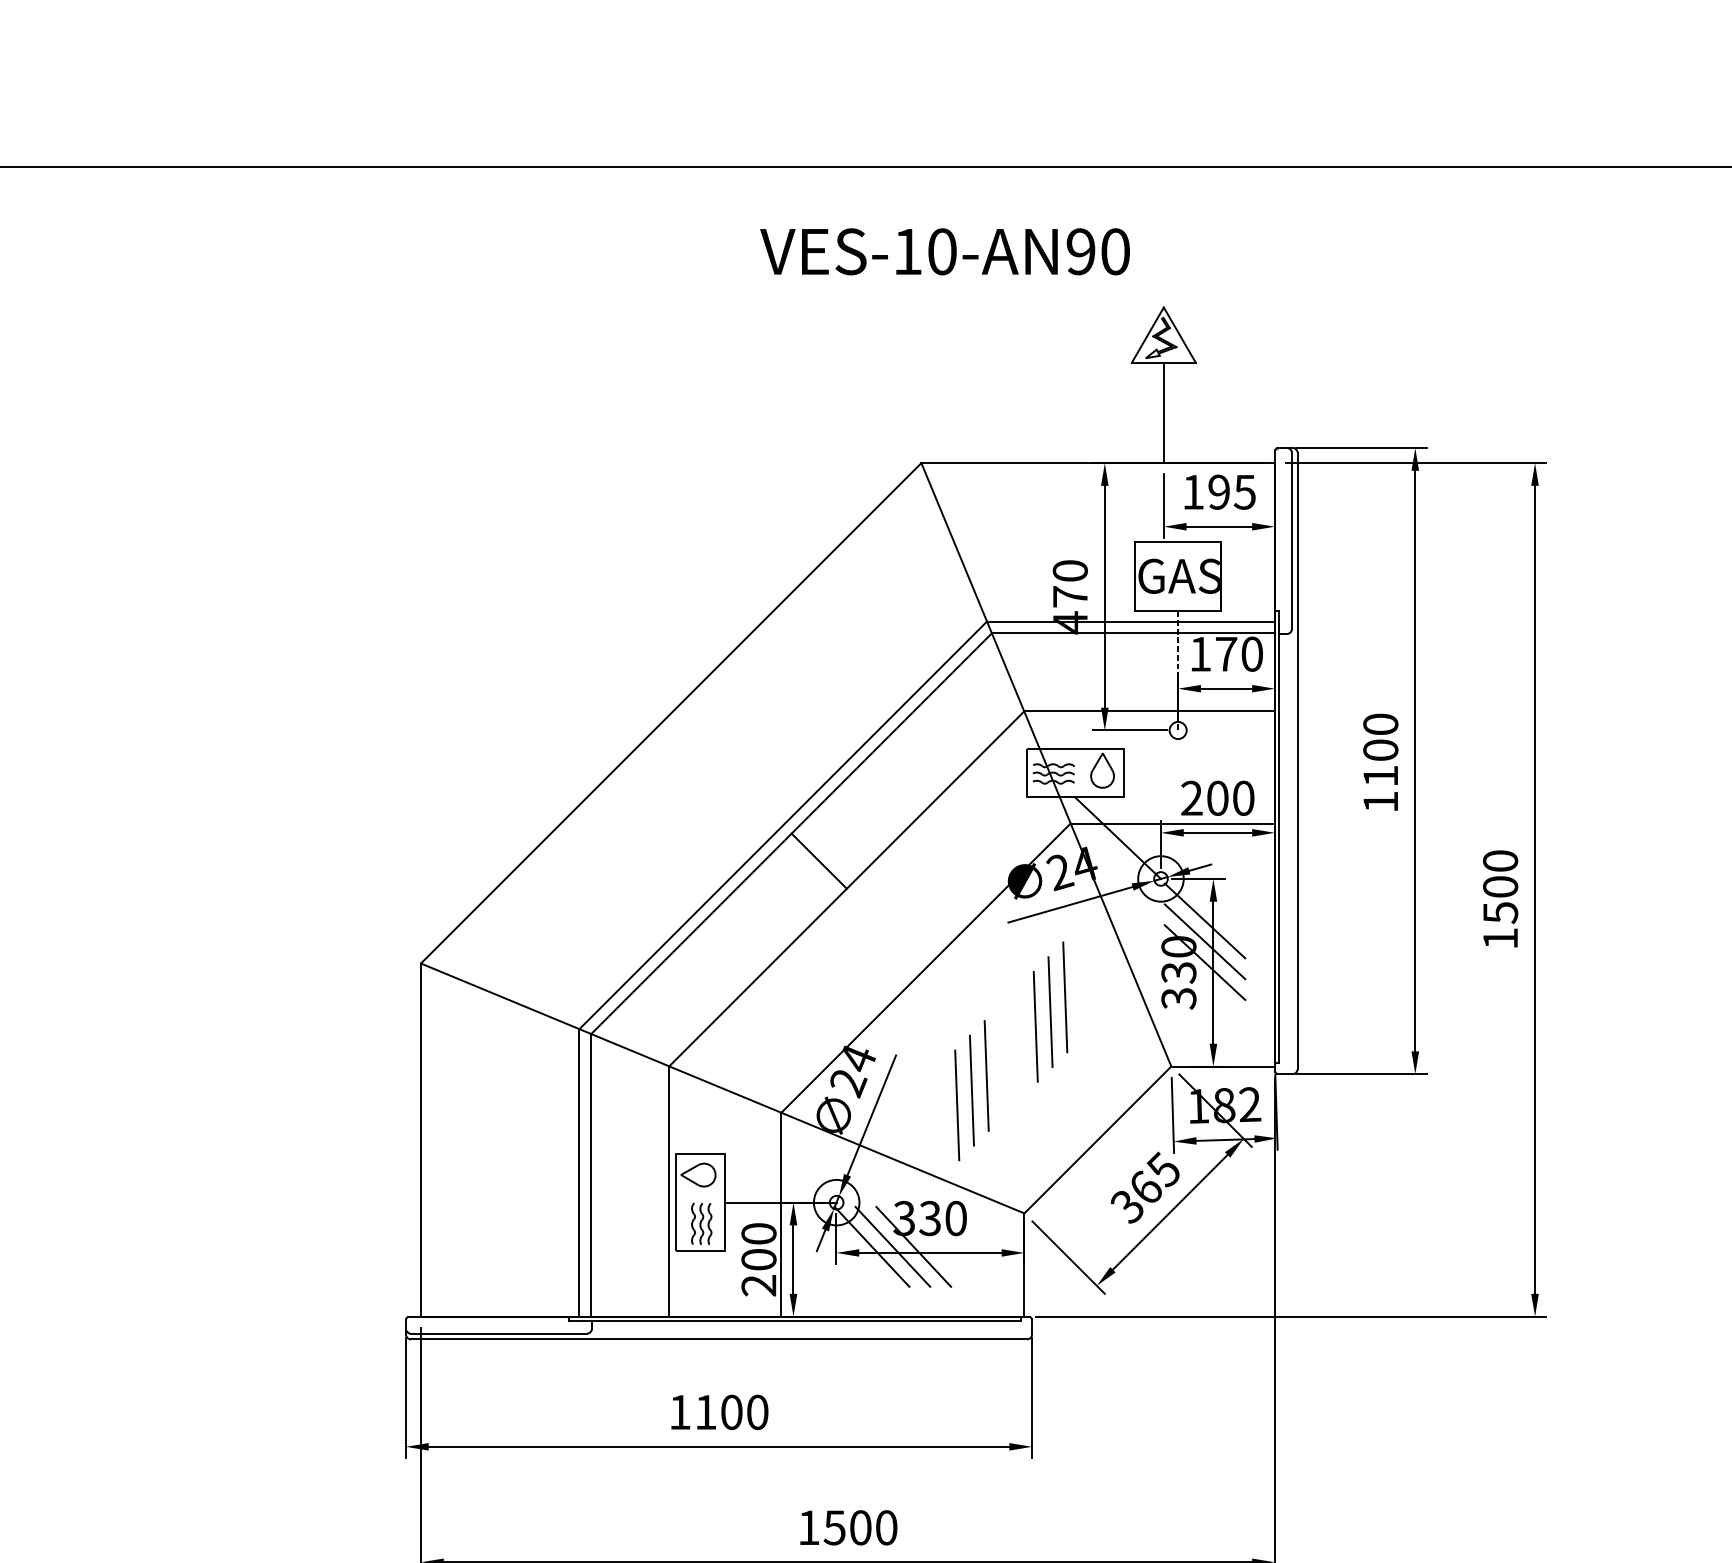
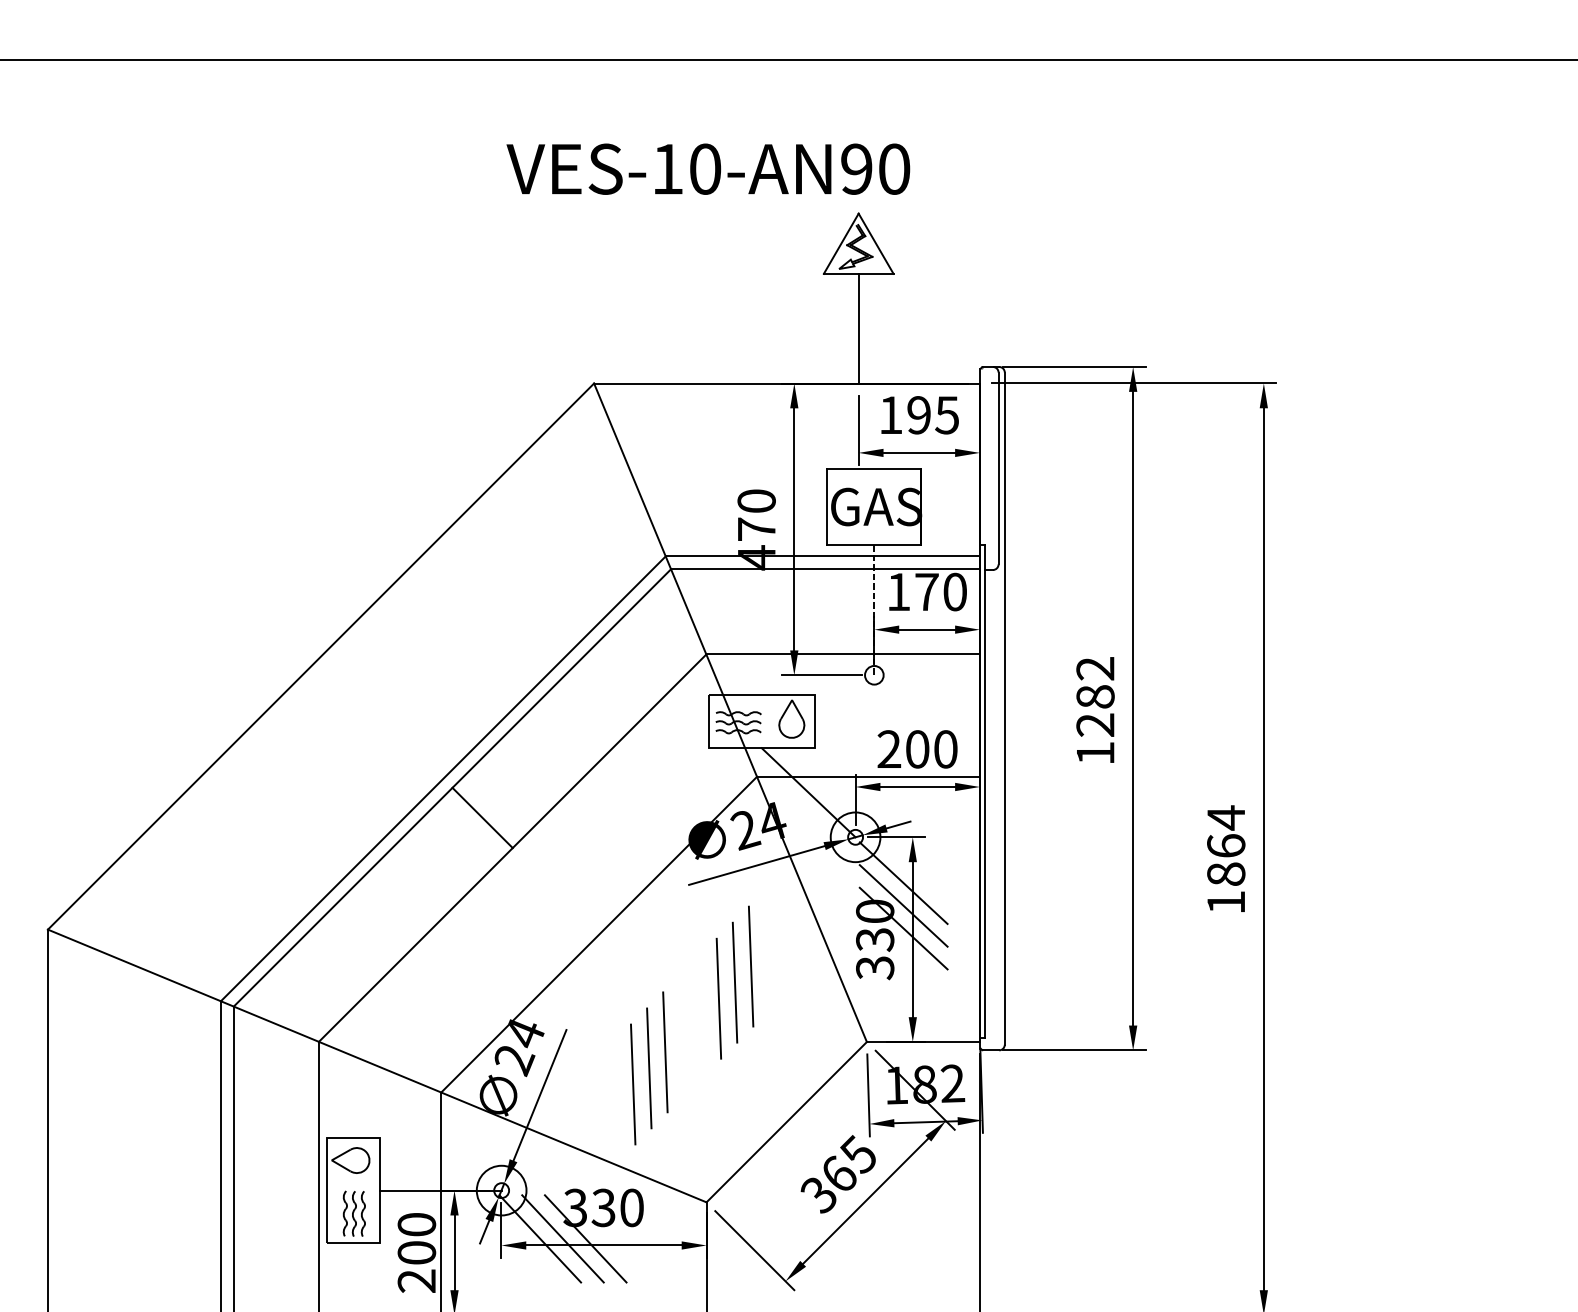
text: (944, 251) -> (707, 168), moved
text: (1380, 749) -> (1095, 696), 1100 -> 1282
text: (1500, 886) -> (1226, 845), 1500 -> 1864

